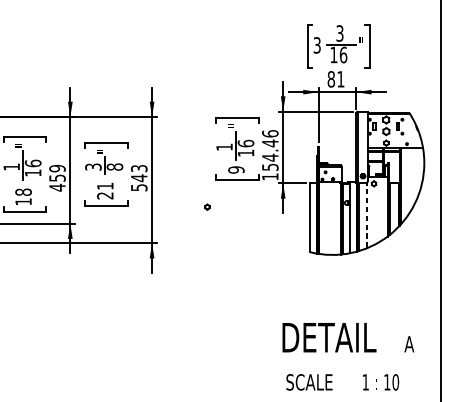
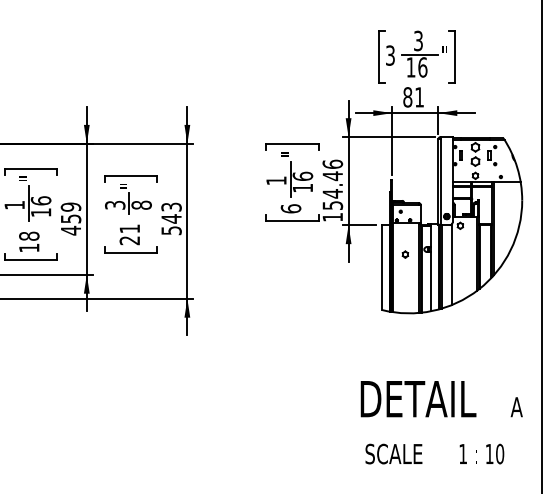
text: (235, 169) -> (290, 208), 9 -> 6
part: (207, 207) -> (405, 254), moved
line: (367, 214) -> (452, 263), dashed -> solid
text: (348, 356) -> (441, 422), moved

